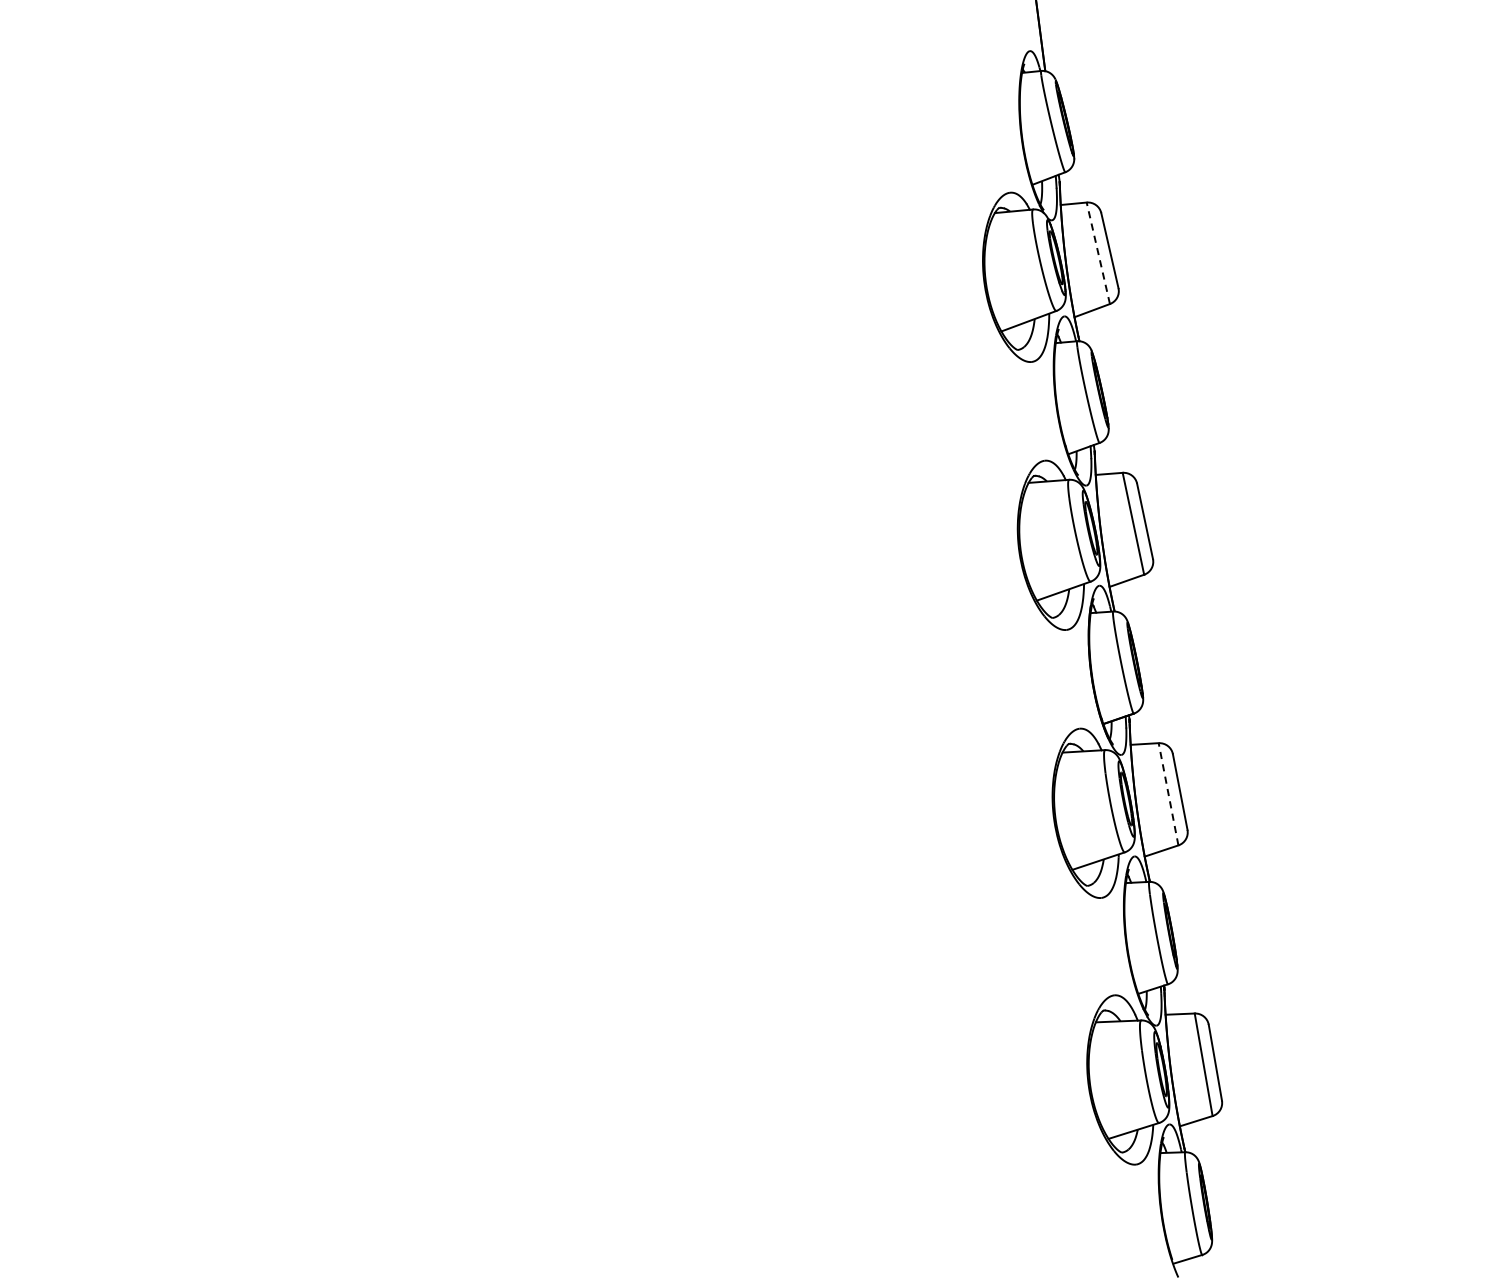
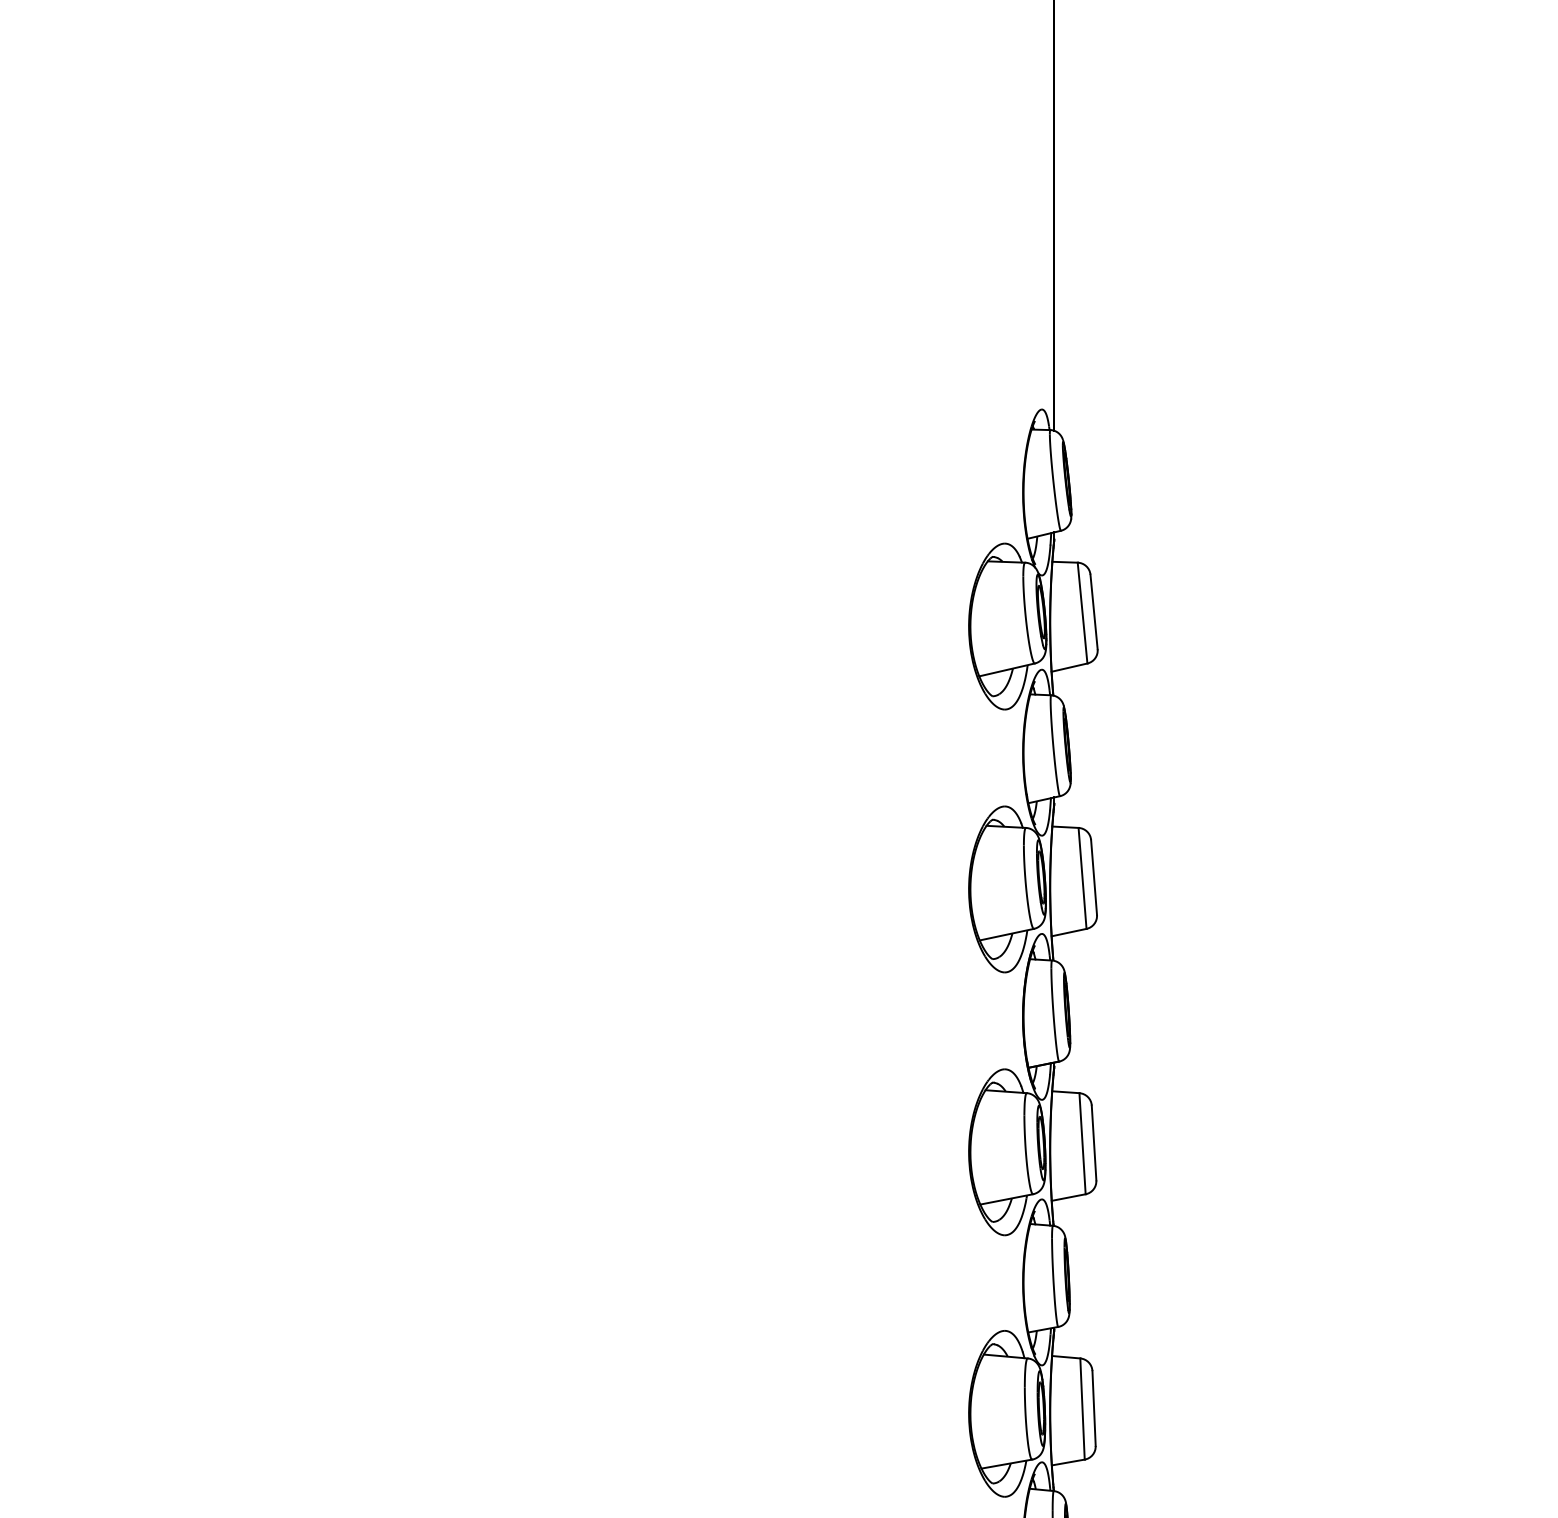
line: (1098, 253) -> (1082, 613), dashed -> solid
line: (1168, 794) -> (1082, 1143), dashed -> solid

